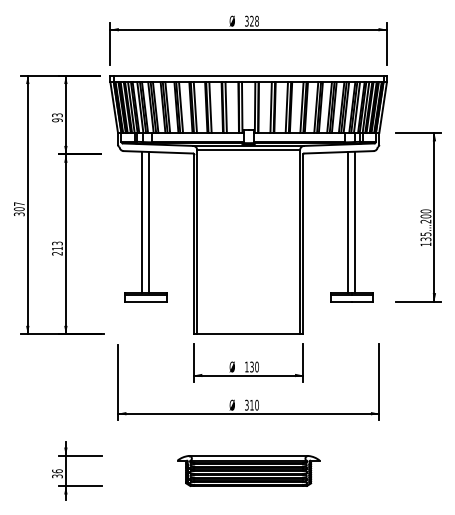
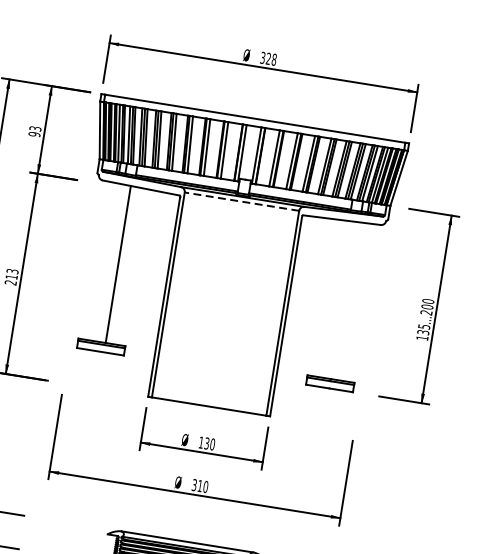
line: (248, 150) -> (241, 202), solid -> dashed
line: (142, 222) -> (110, 263), removed
line: (348, 222) -> (340, 299), removed
line: (354, 222) -> (346, 301), removed

